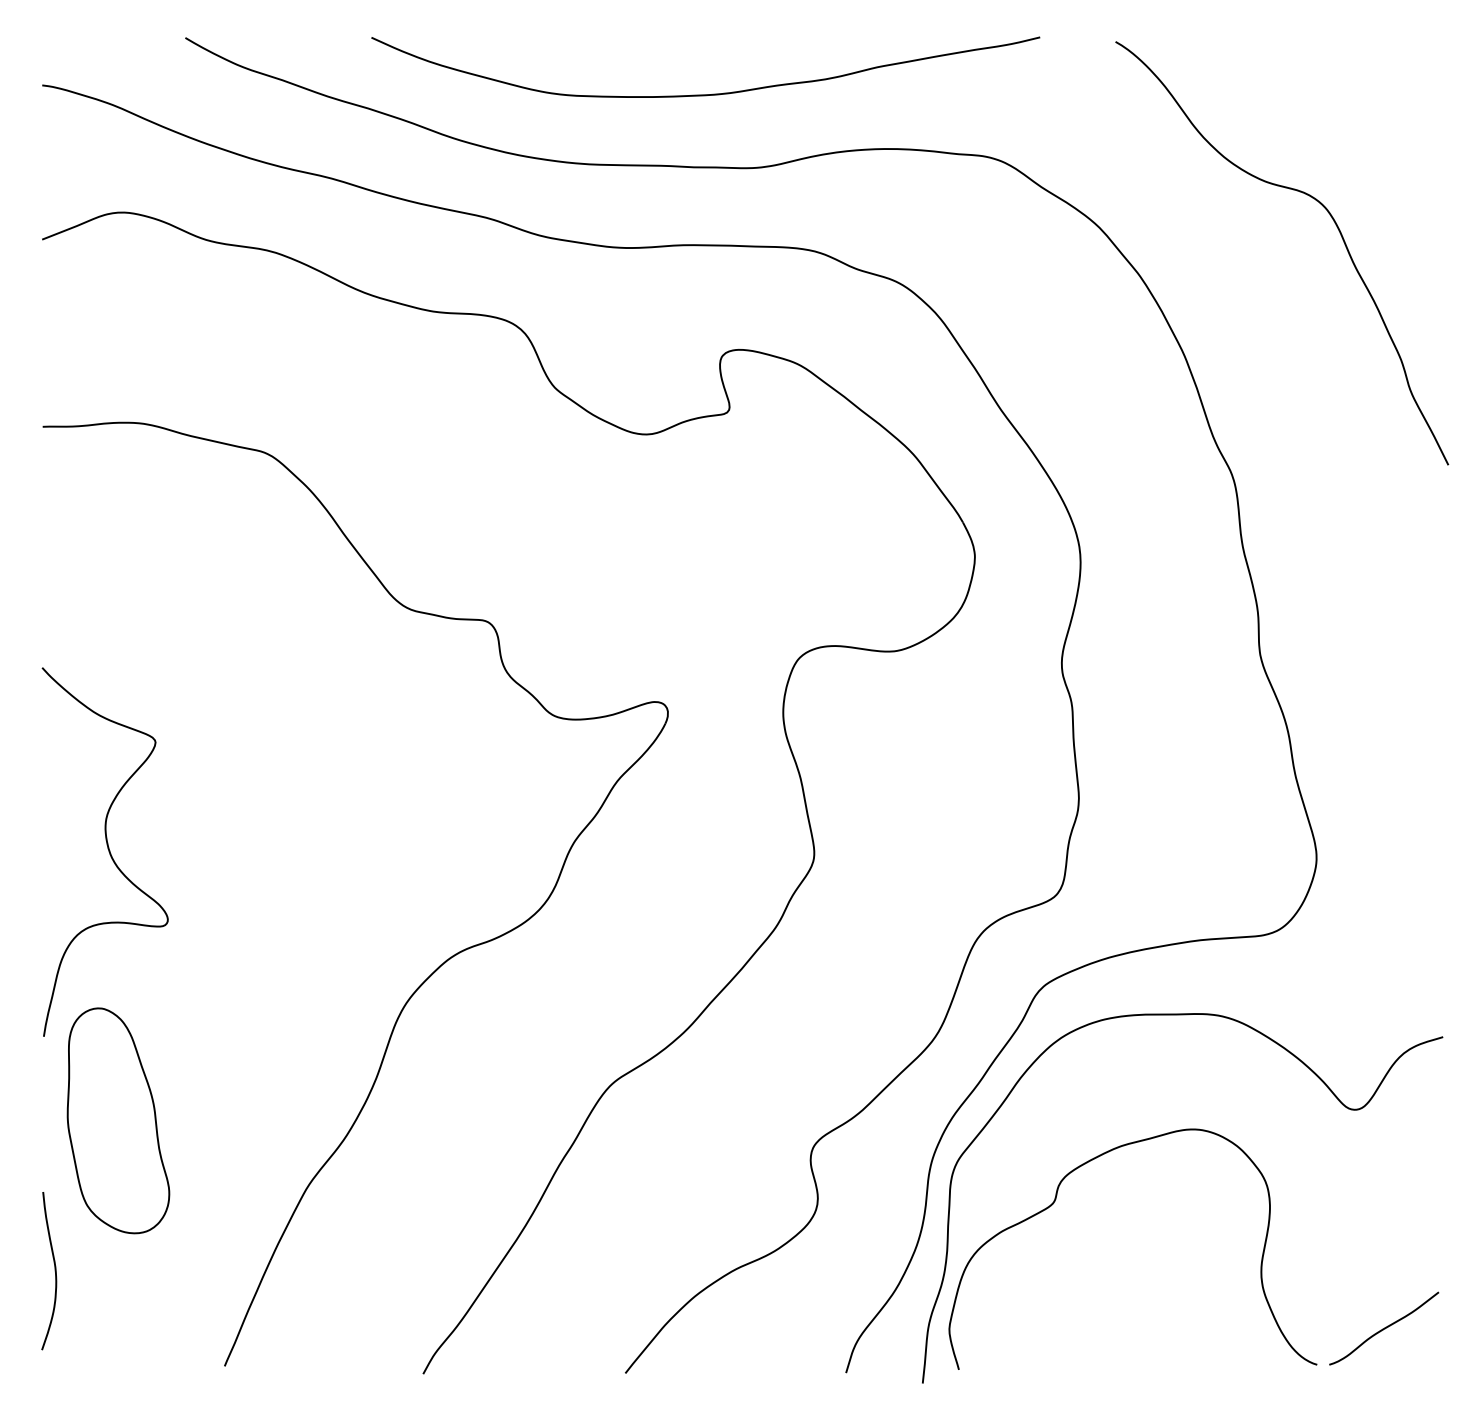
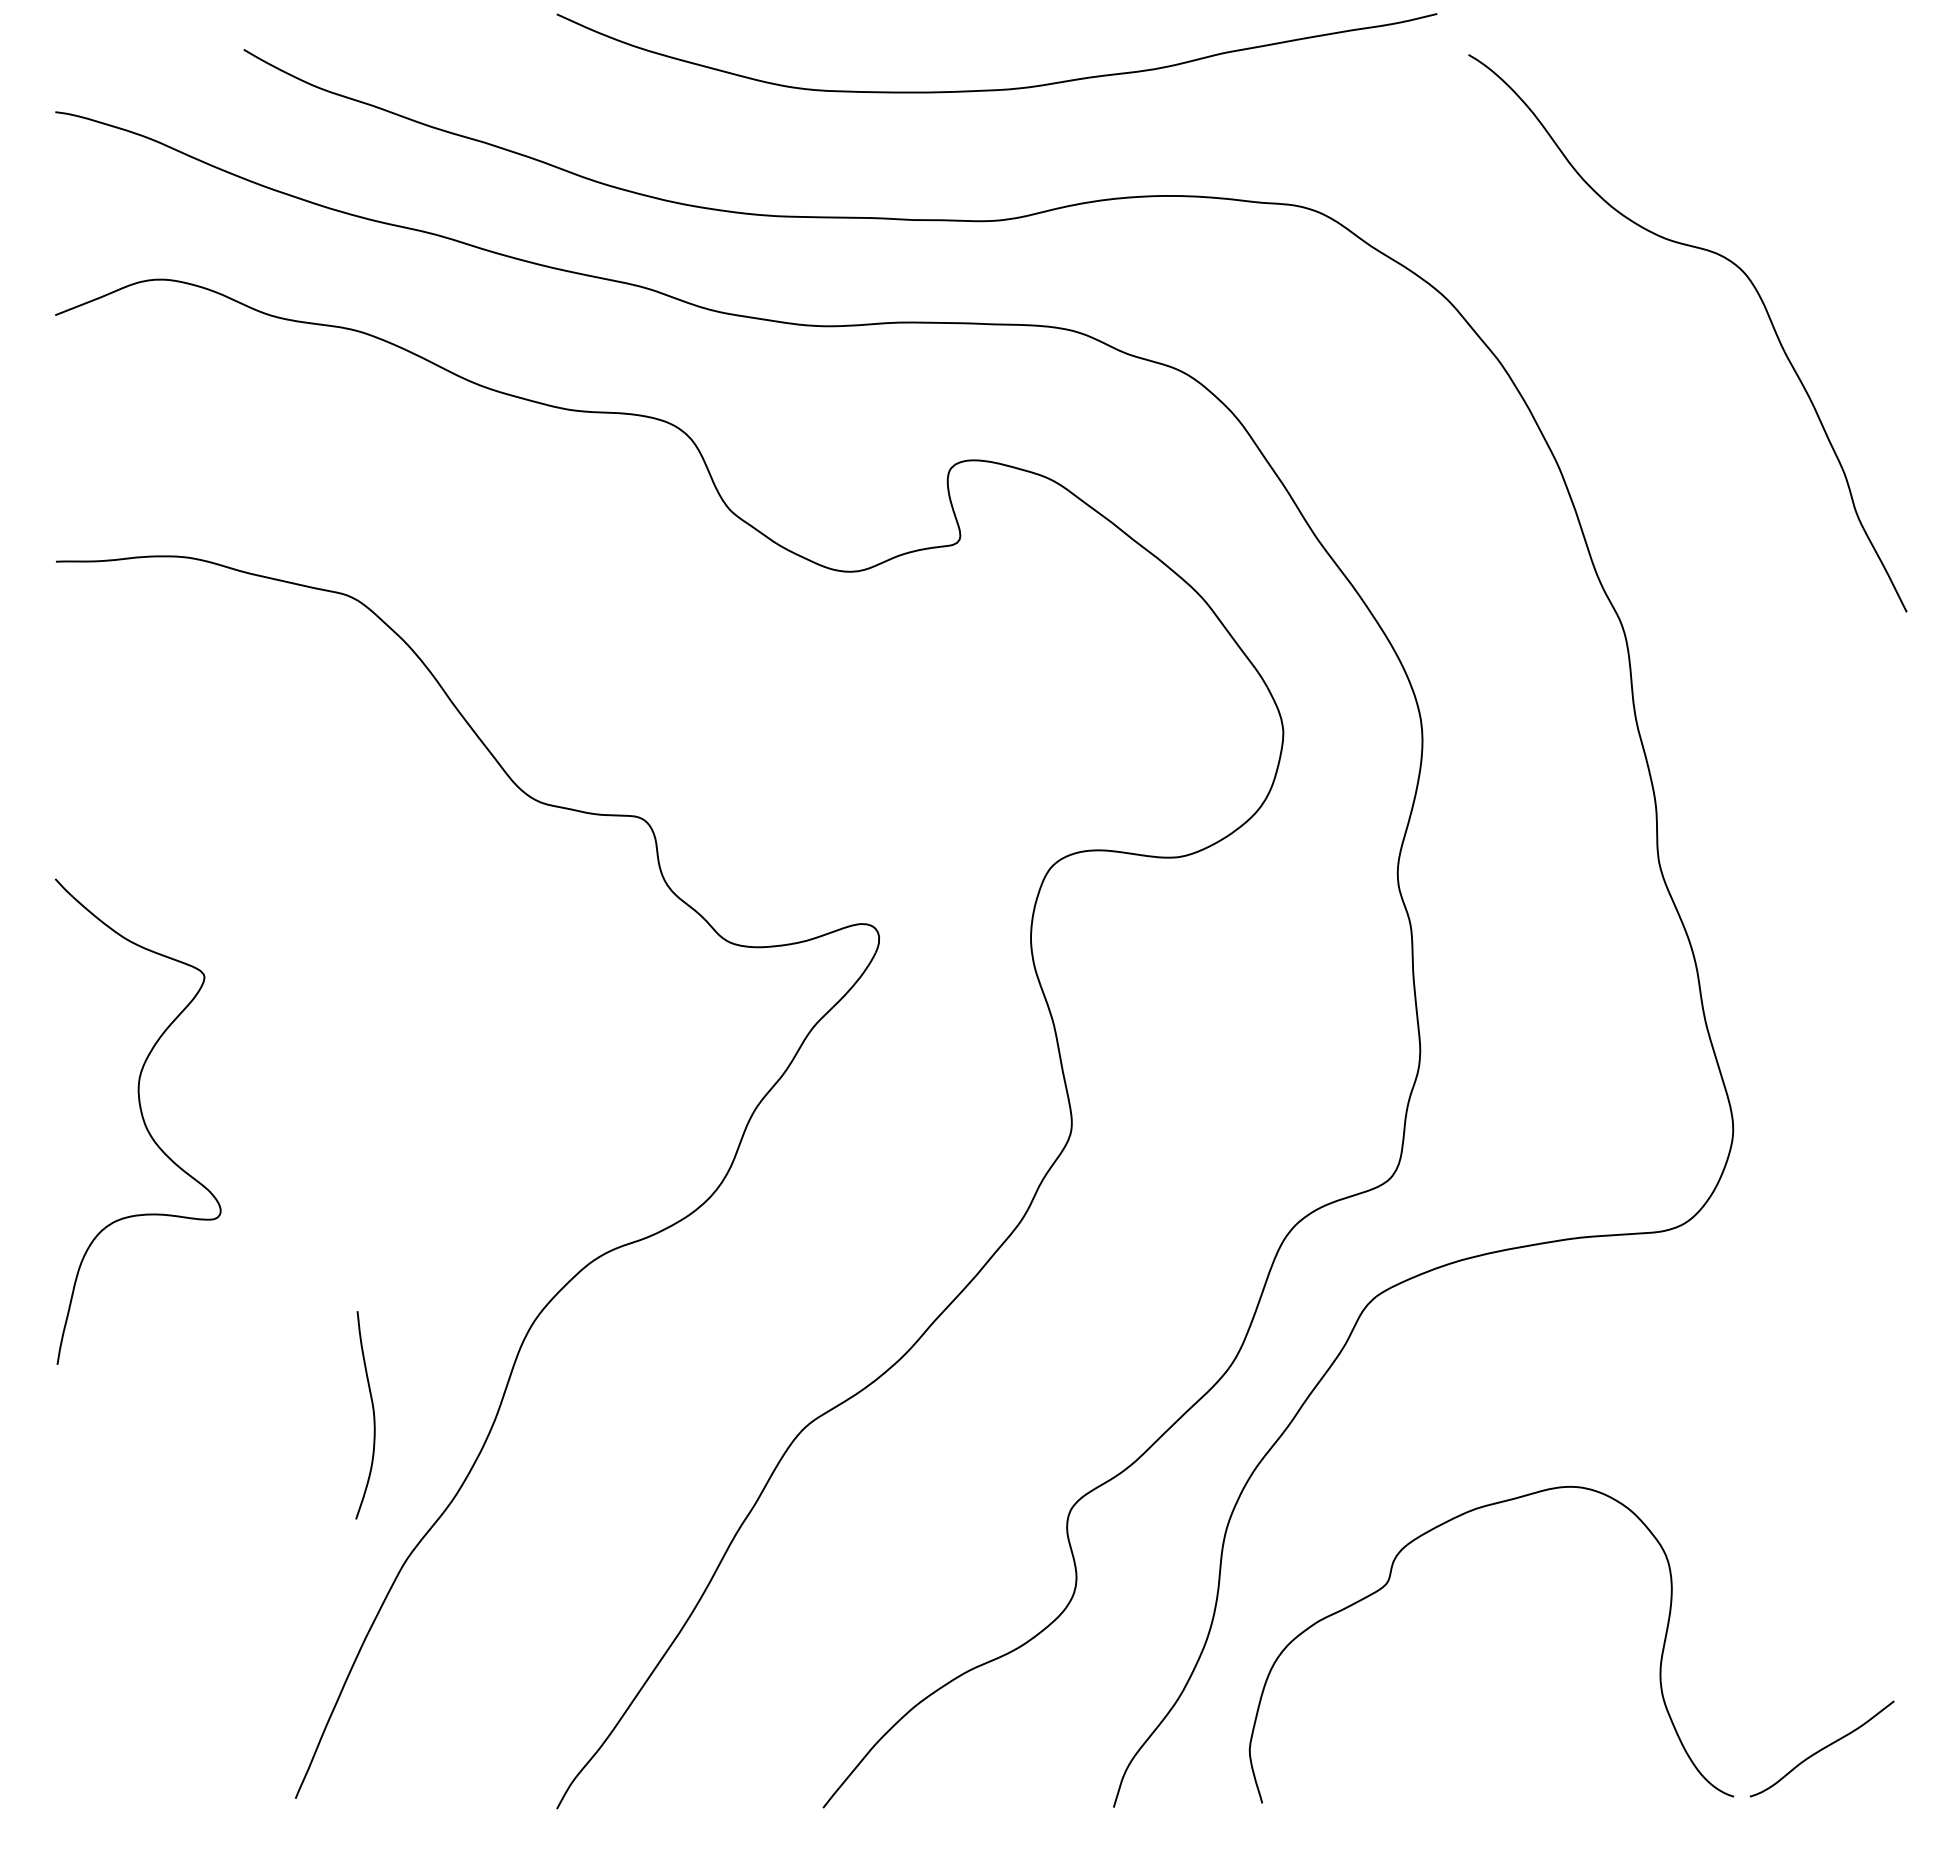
curve: (709, 94) -> (1002, 88), moved
curve: (1289, 1053) -> (1697, 1386), removed
part: (118, 1120) -> (155, 1475), removed
curve: (55, 1271) -> (373, 1415), moved

